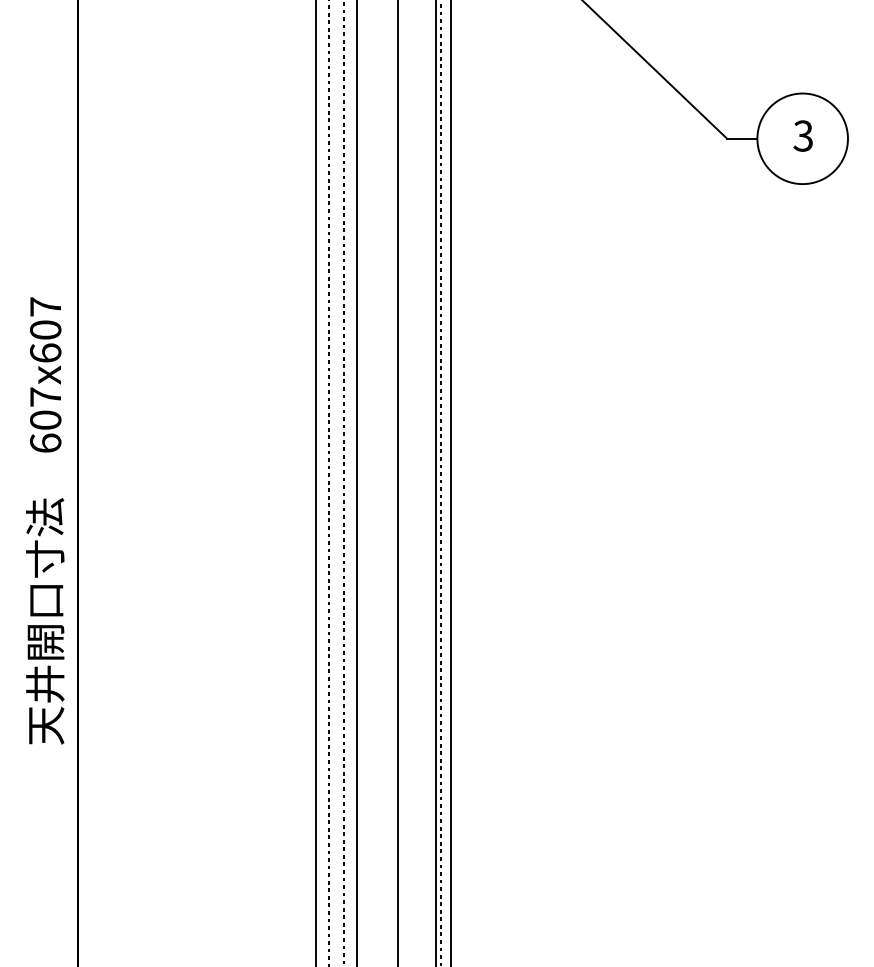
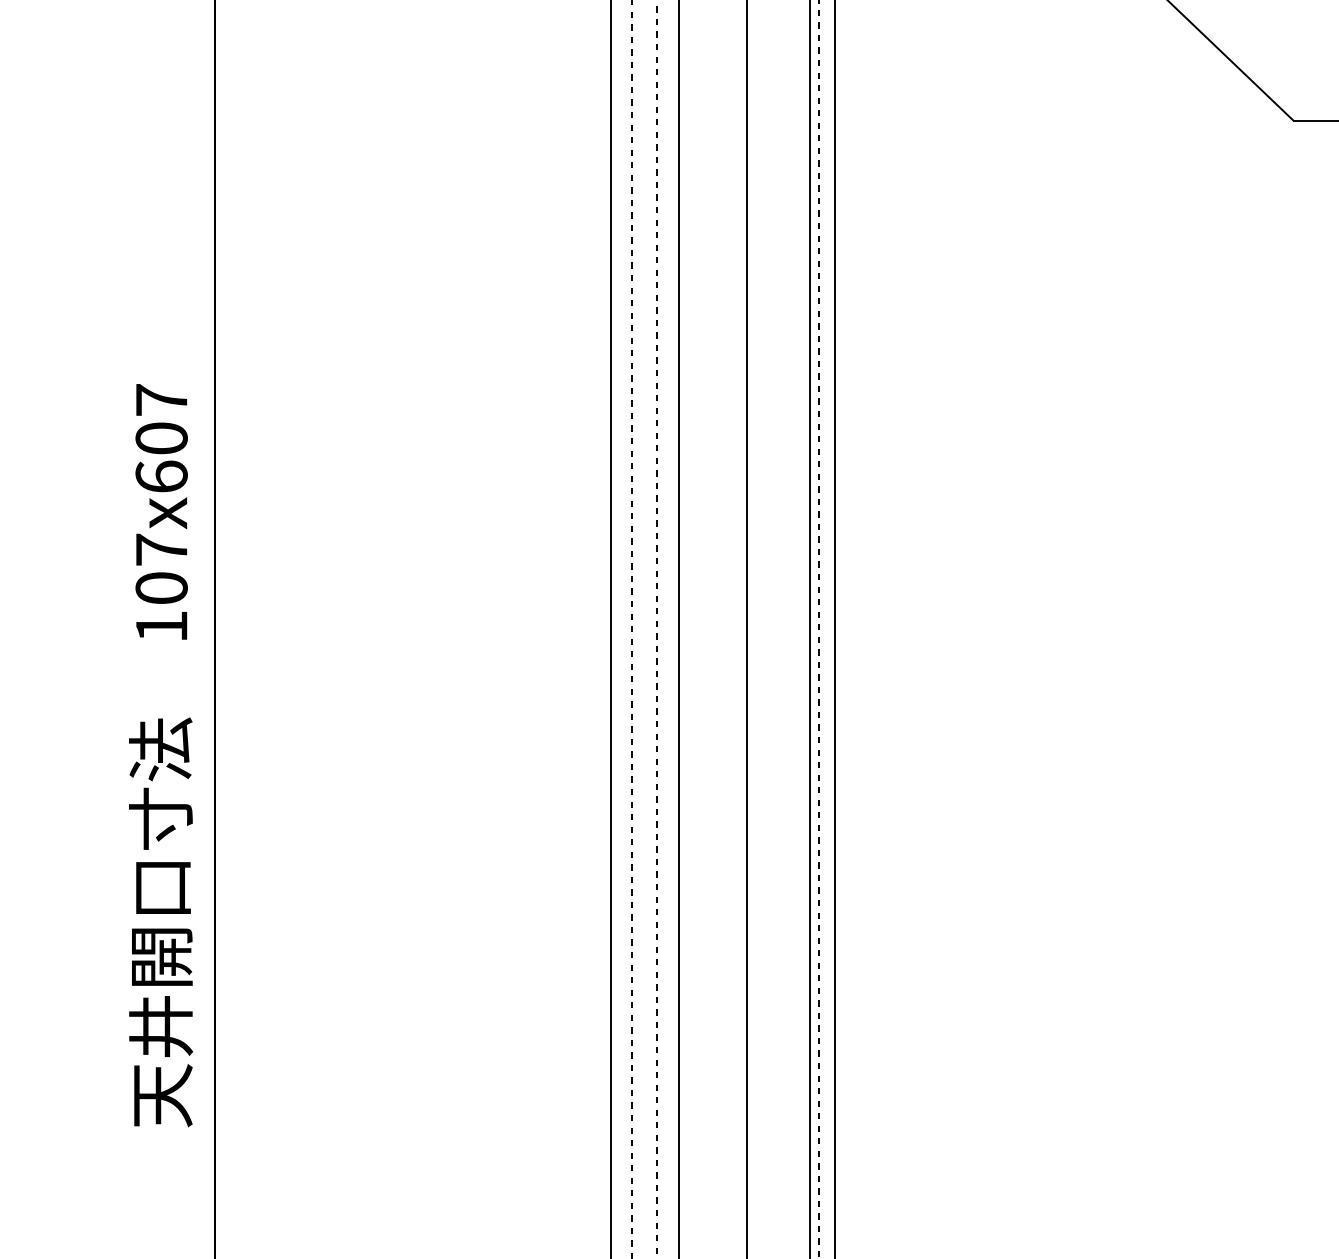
text: (45, 442) -> (161, 625), 607x607 -> 107x607

